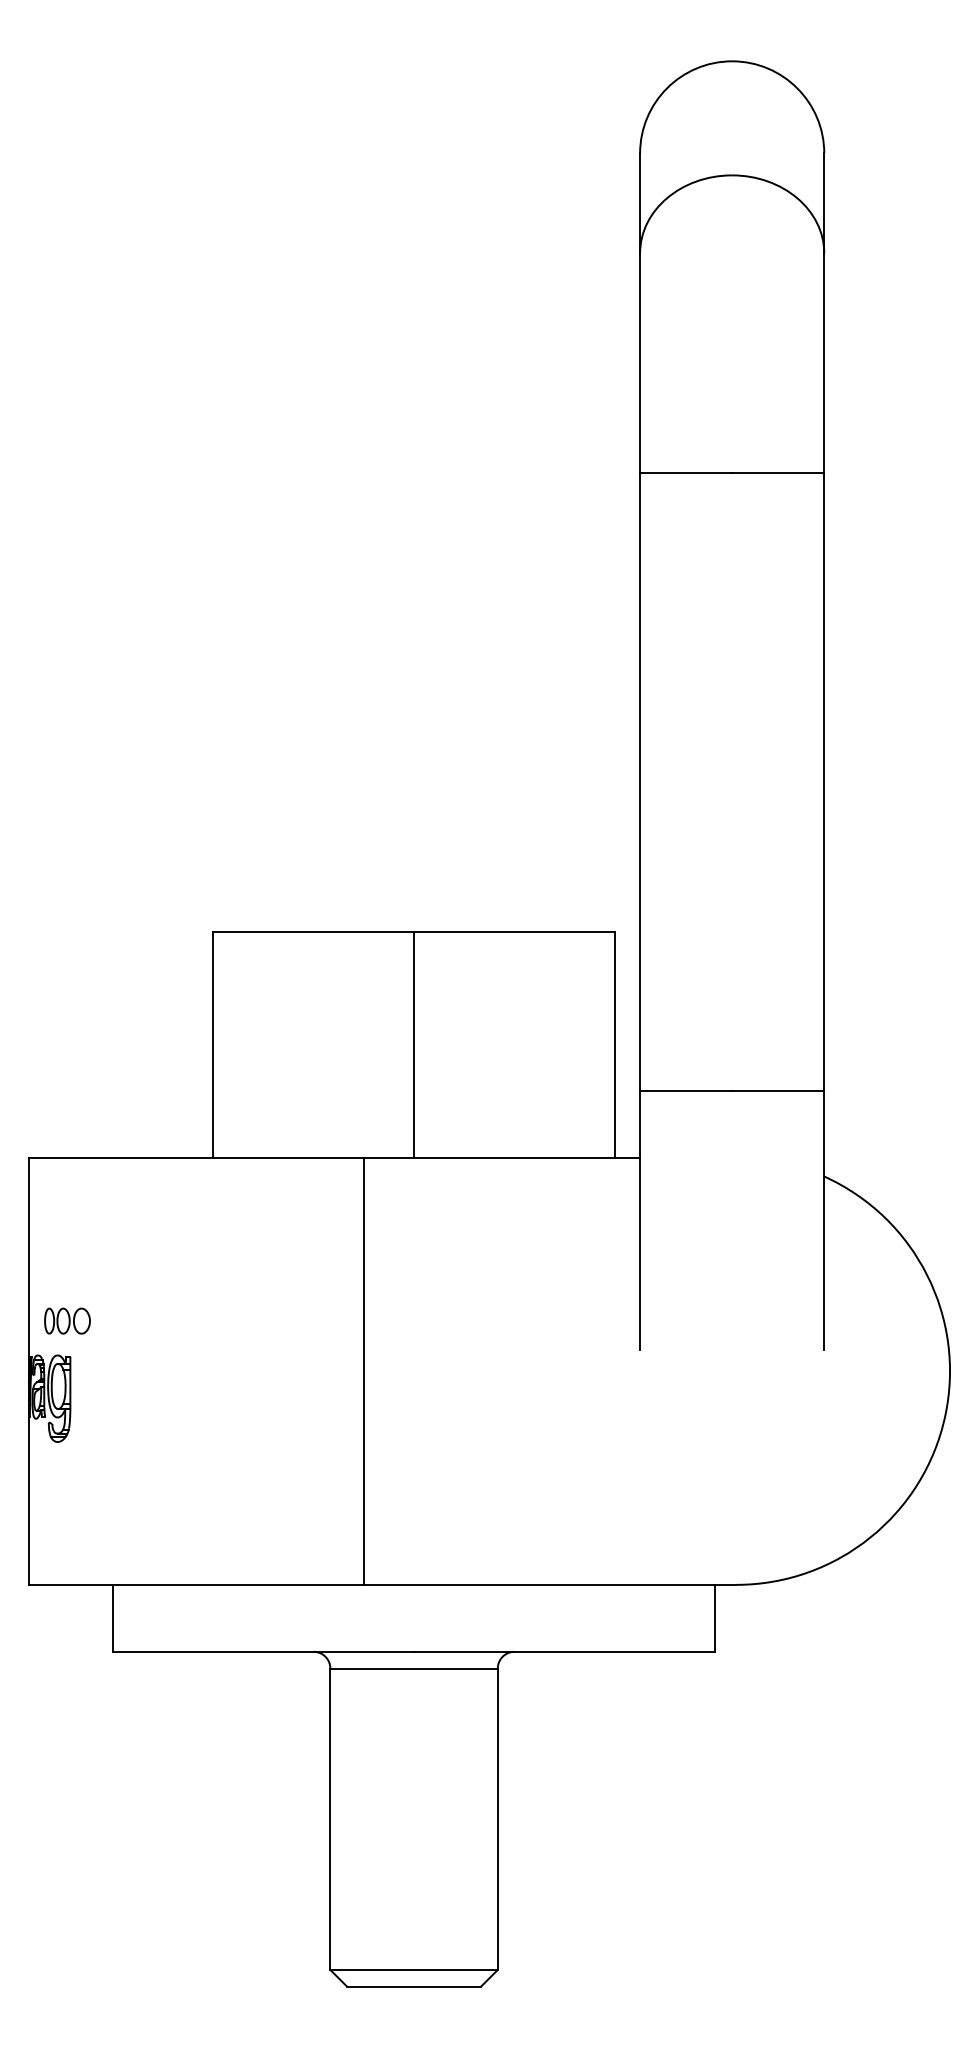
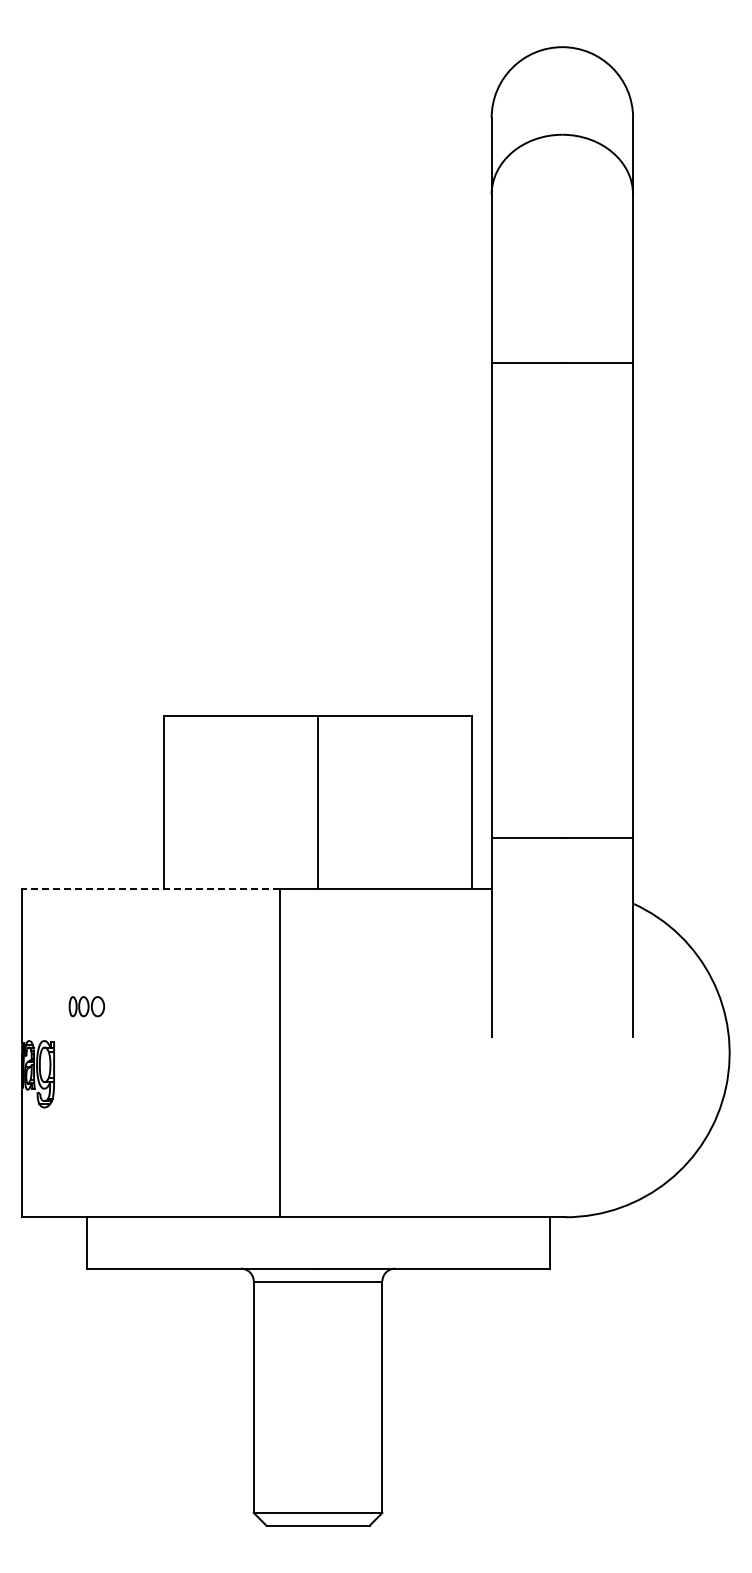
line: (195, 1158) -> (150, 889), solid -> dashed
part: (66, 1320) -> (86, 1006), moved

